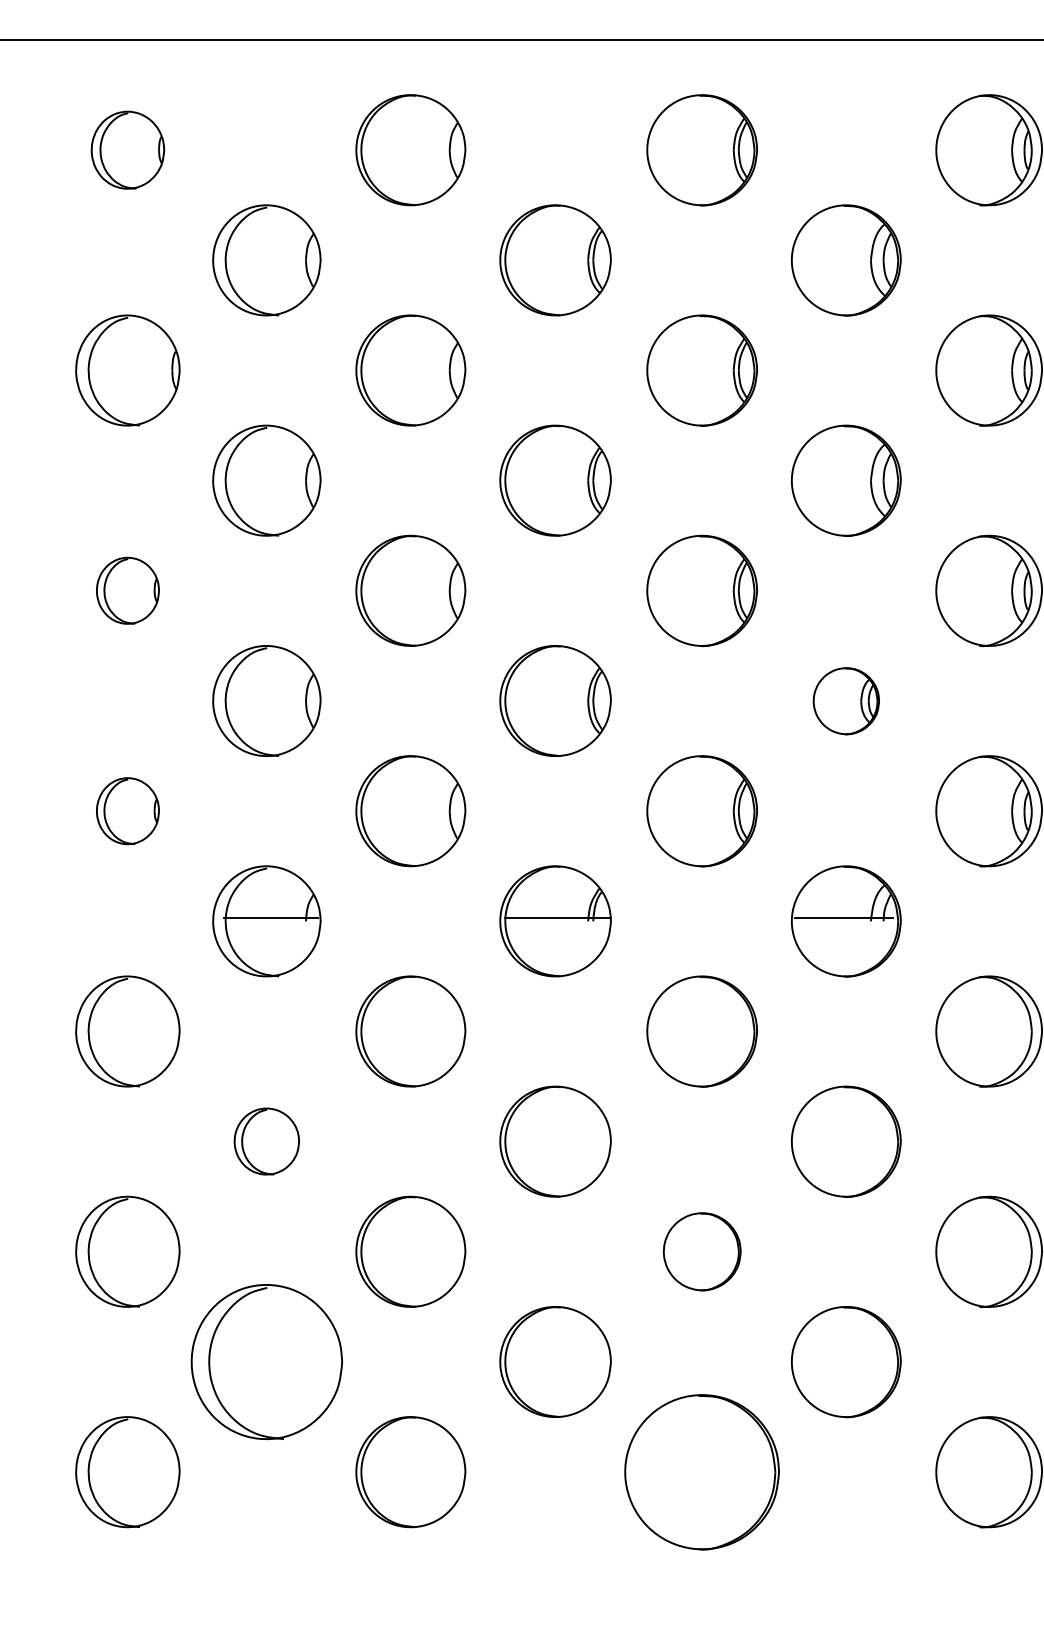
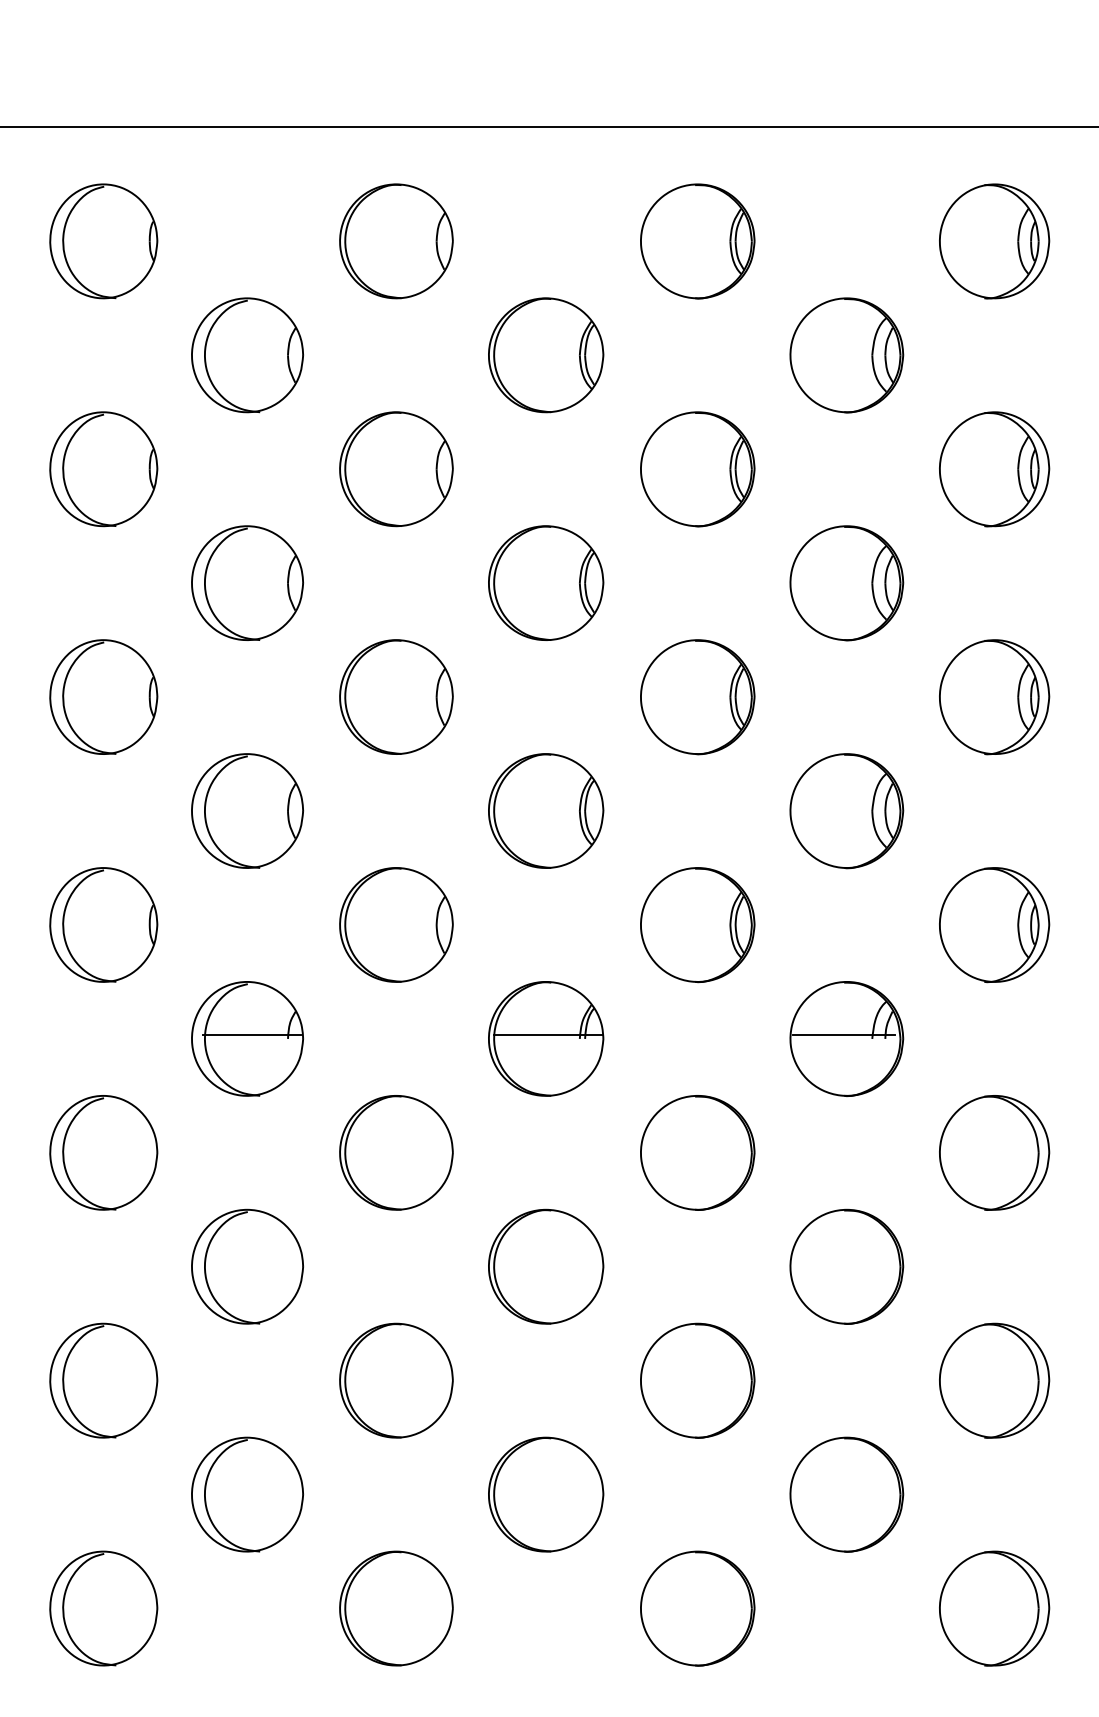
part: (127, 150) -> (103, 241), size x1.43
part: (127, 590) -> (103, 696), size x1.67
part: (846, 701) -> (846, 811), size x1.67
part: (127, 810) -> (103, 924), size x1.67
part: (266, 1141) -> (247, 1266), size x1.67
part: (701, 1251) -> (697, 1380), size x1.43
part: (266, 1361) -> (247, 1494), size x0.71
part: (701, 1472) -> (697, 1608), size x0.71

